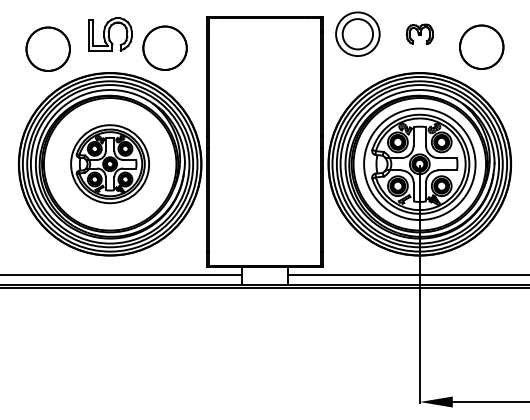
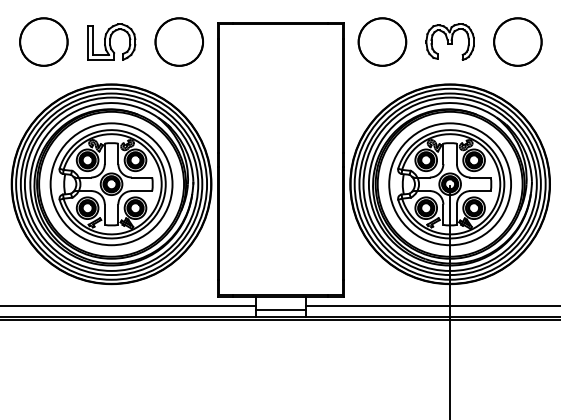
circle: (357, 33) -> (382, 41), size x1.43
part: (419, 34) -> (449, 42), size x1.67
circle: (481, 46) -> (517, 41), moved
circle: (164, 47) -> (178, 41), moved
circle: (47, 48) -> (43, 41), moved
part: (109, 163) -> (110, 183), size x1.43
line: (264, 279) -> (280, 310), added

